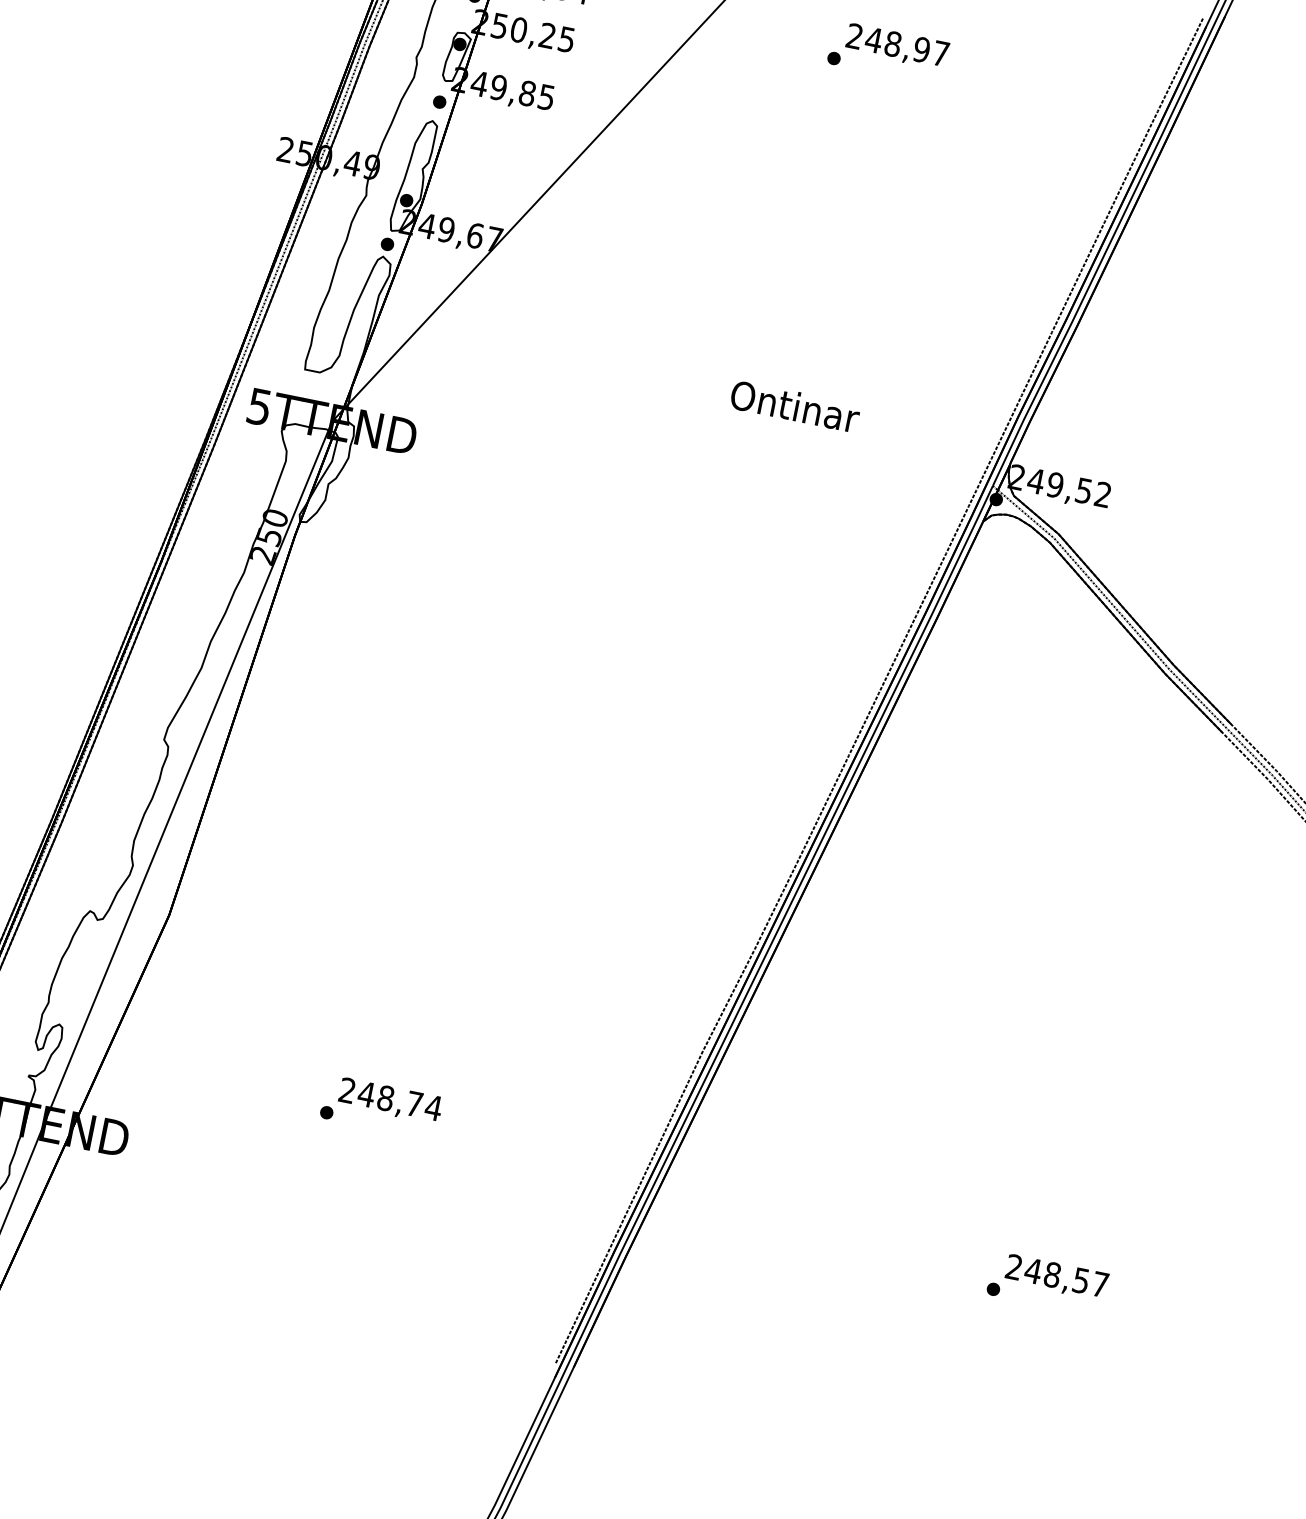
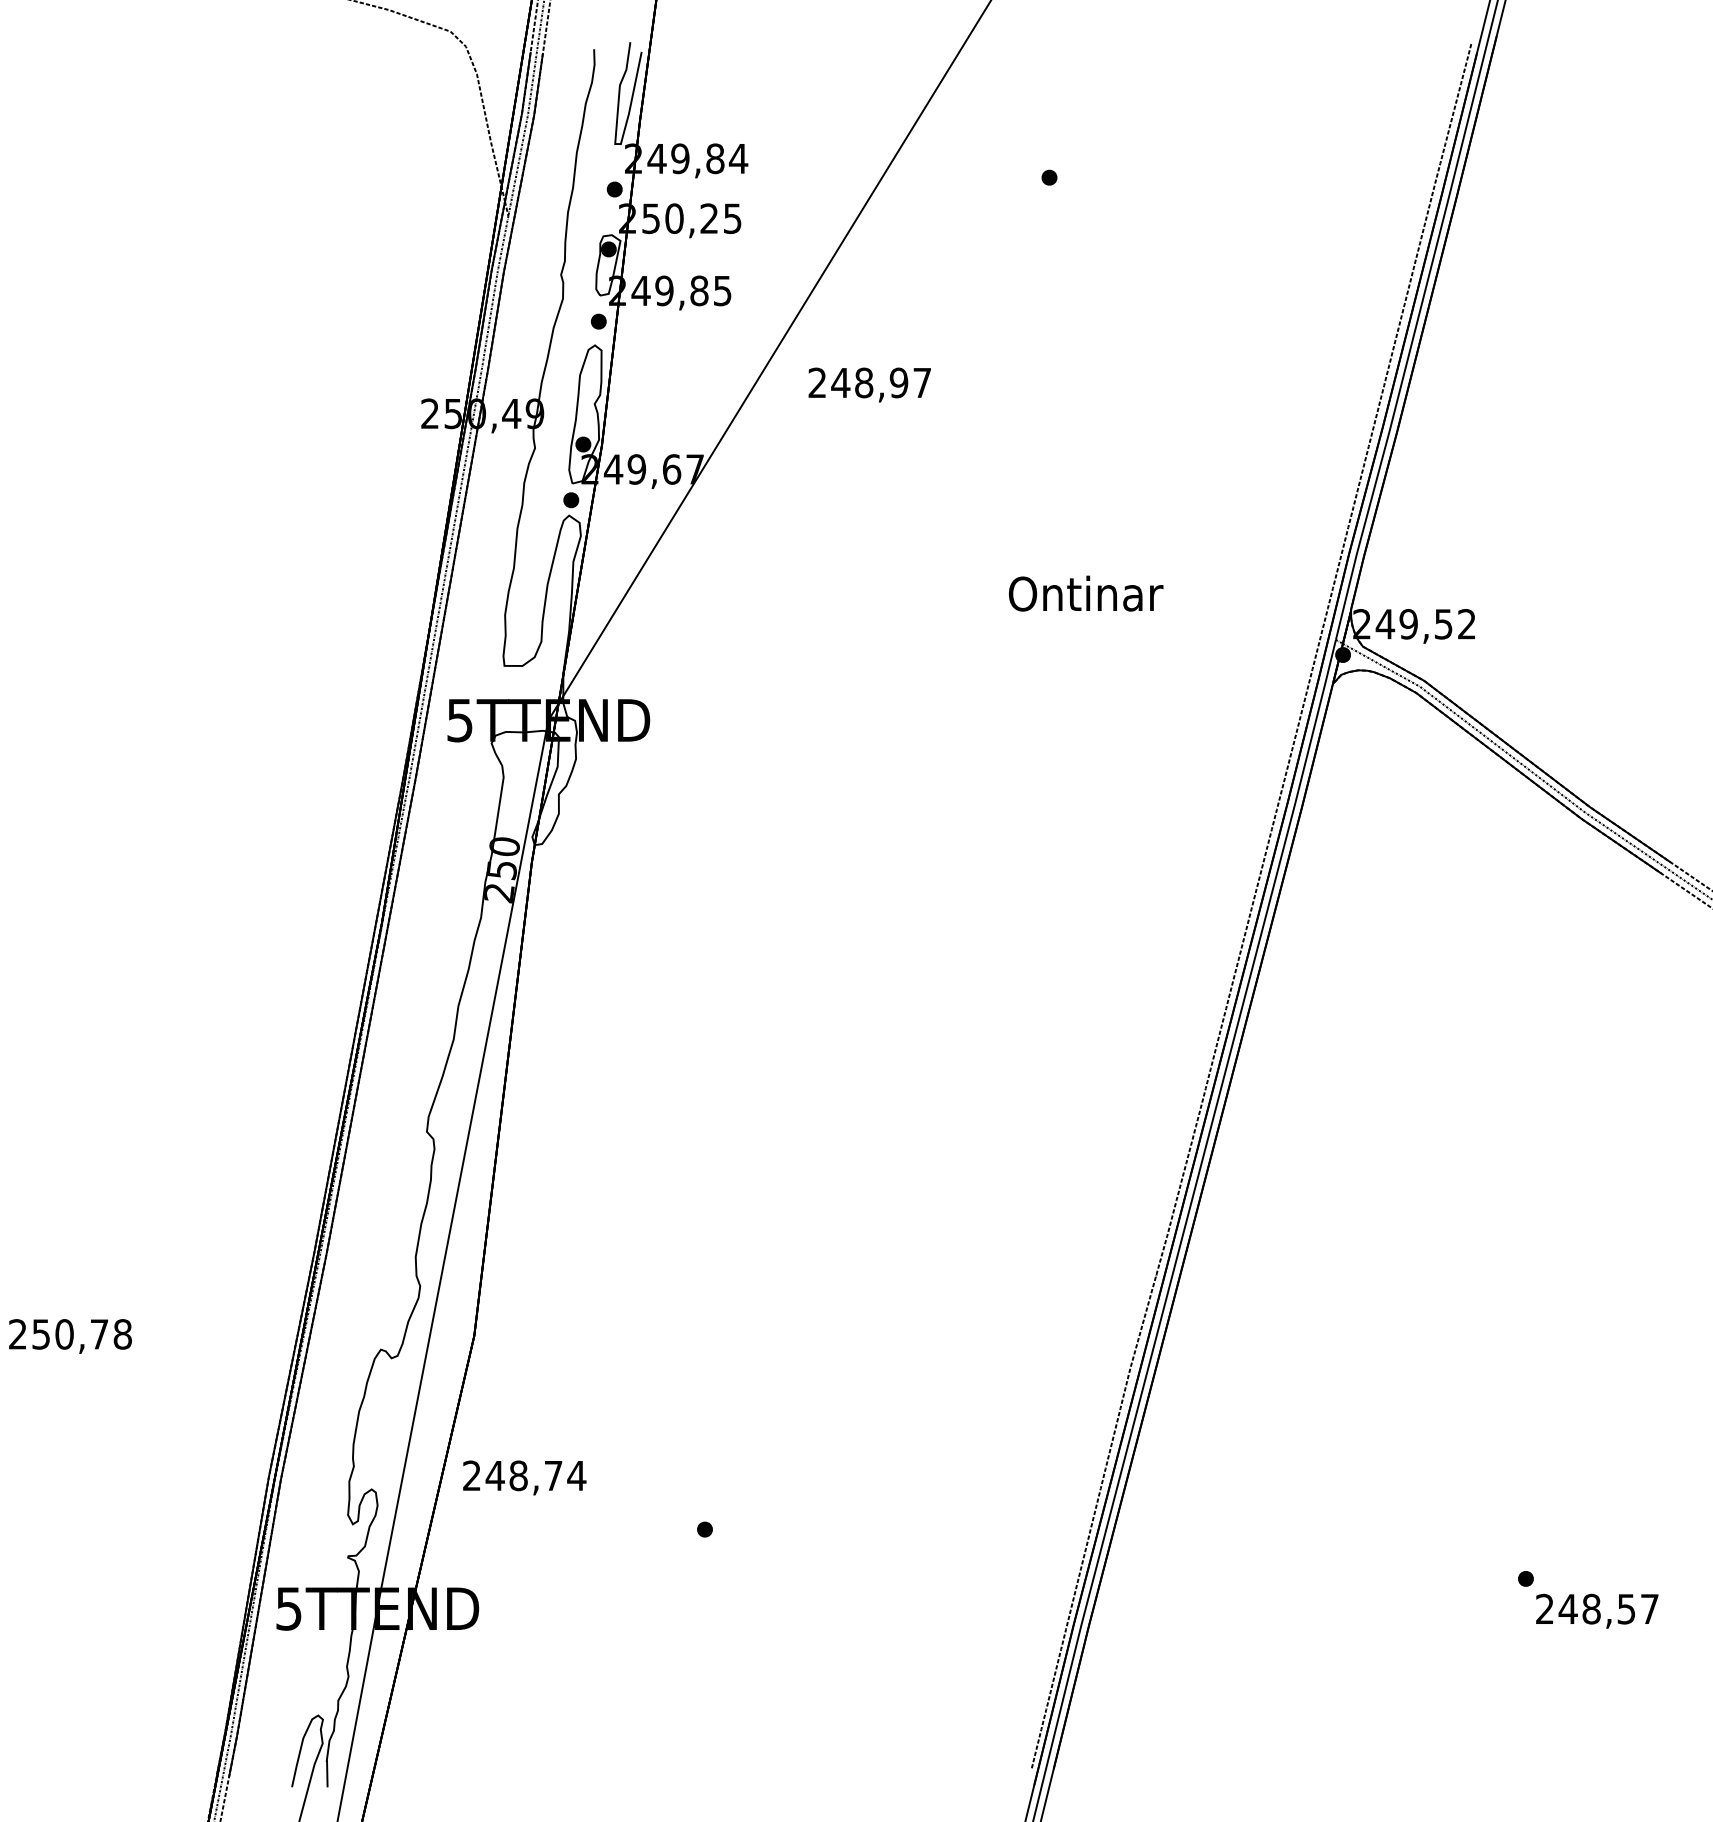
text: (897, 46) -> (869, 384), moved
text: (390, 1100) -> (524, 1477), moved
text: (1057, 1277) -> (1597, 1610), moved

